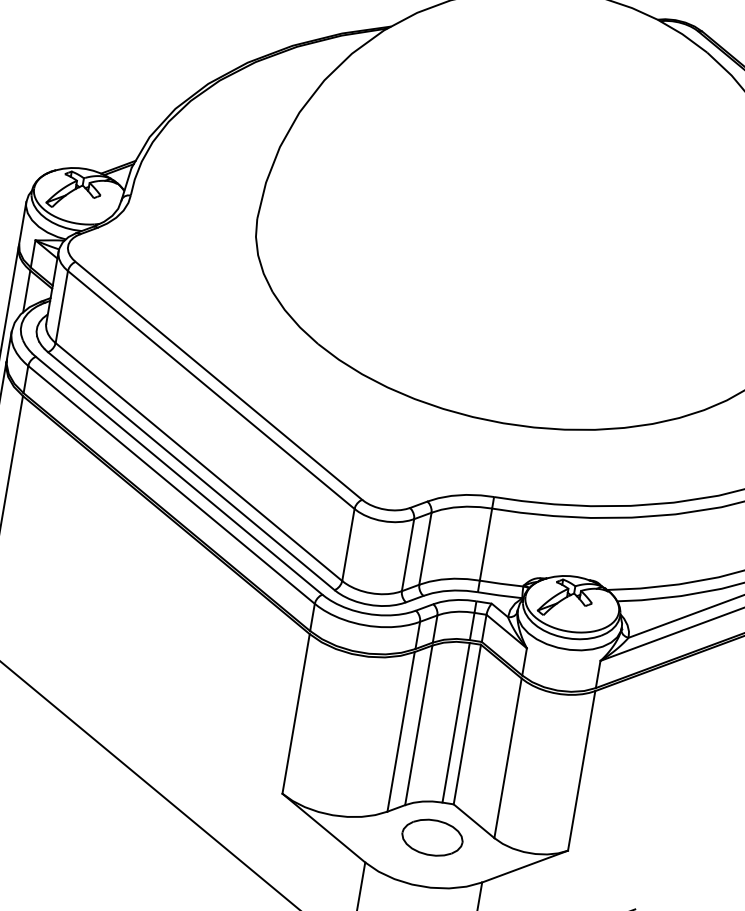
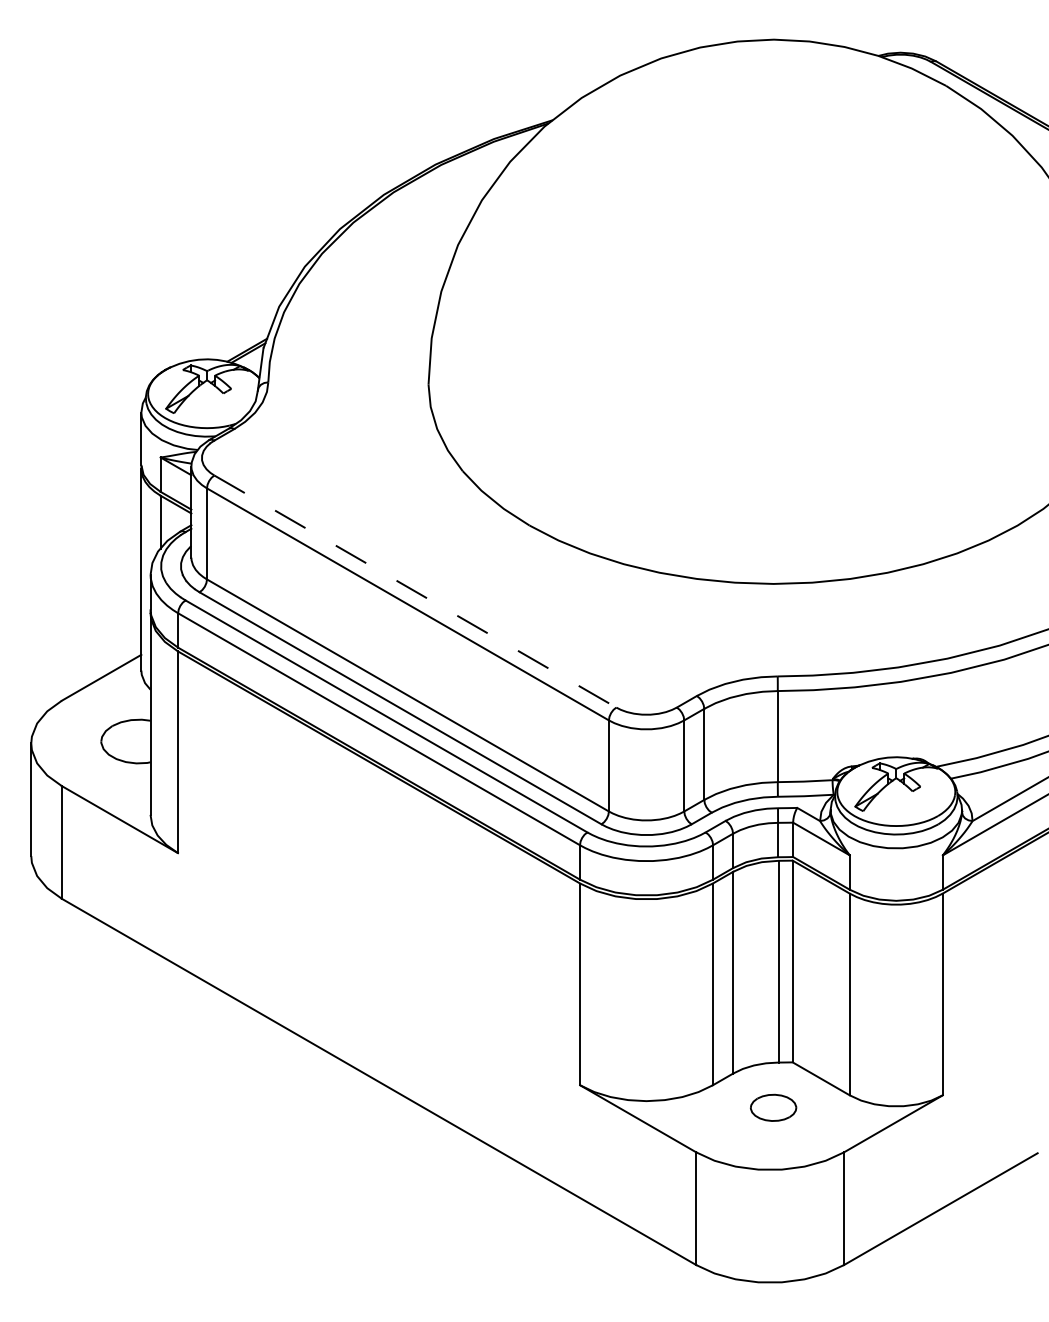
line: (218, 380) -> (415, 591), solid -> dashed
part: (432, 837) -> (773, 1107), size x0.6

